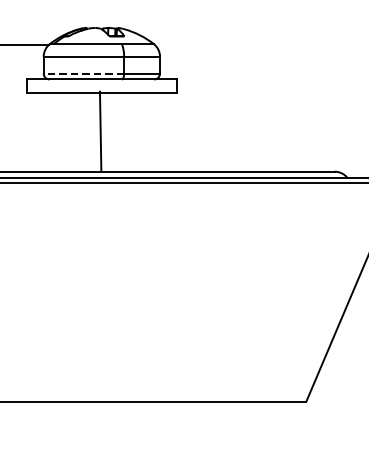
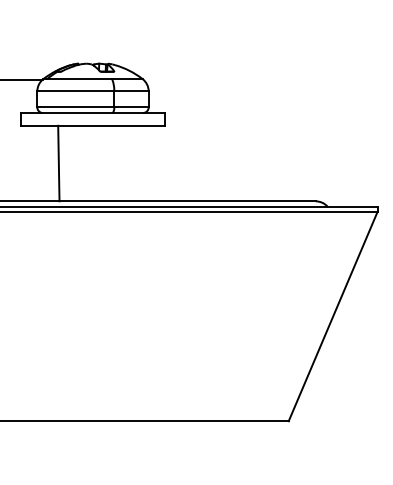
line: (83, 73) -> (75, 107), dashed -> solid
line: (100, 131) -> (58, 163), moved

